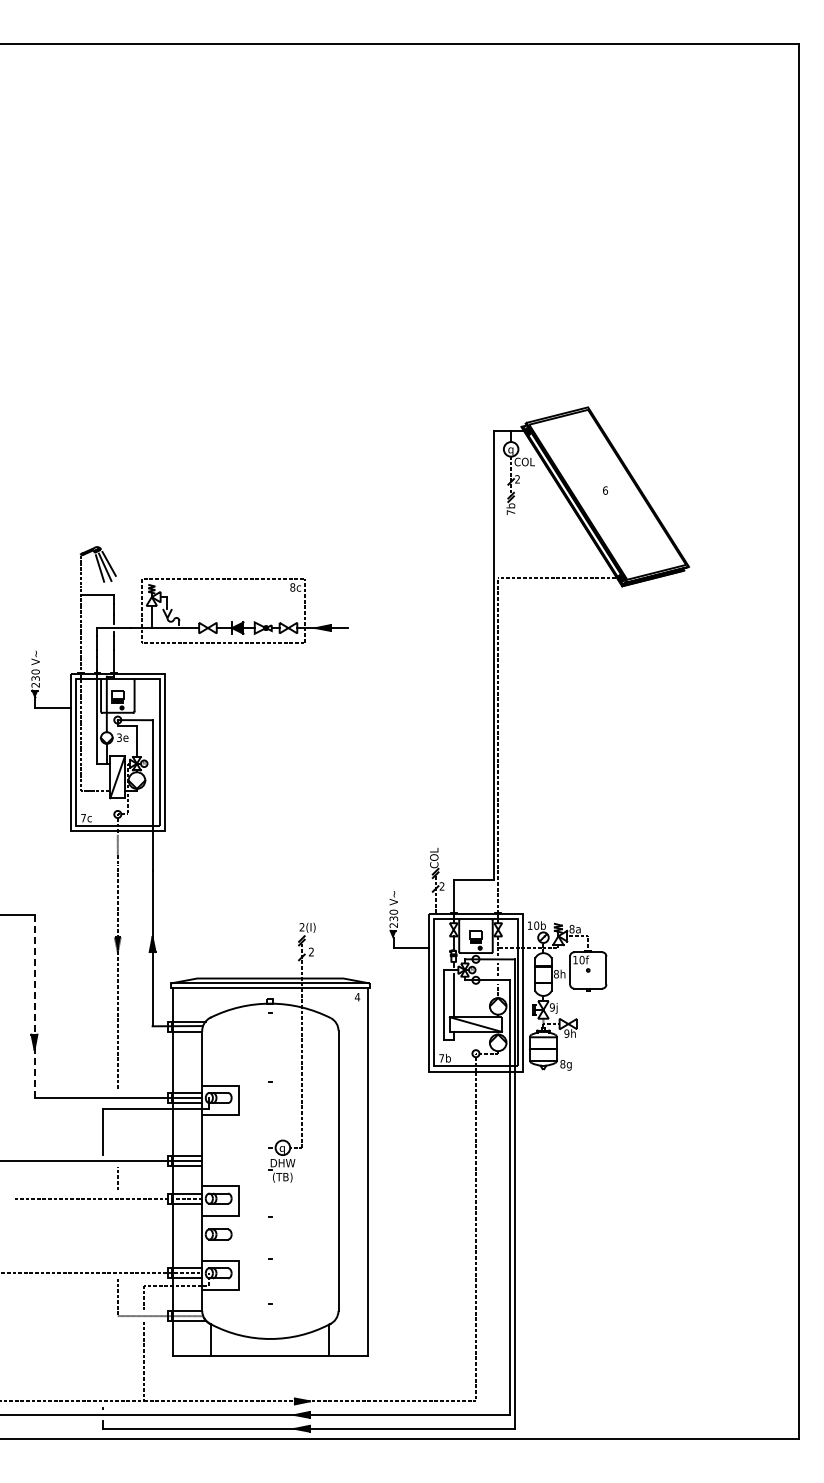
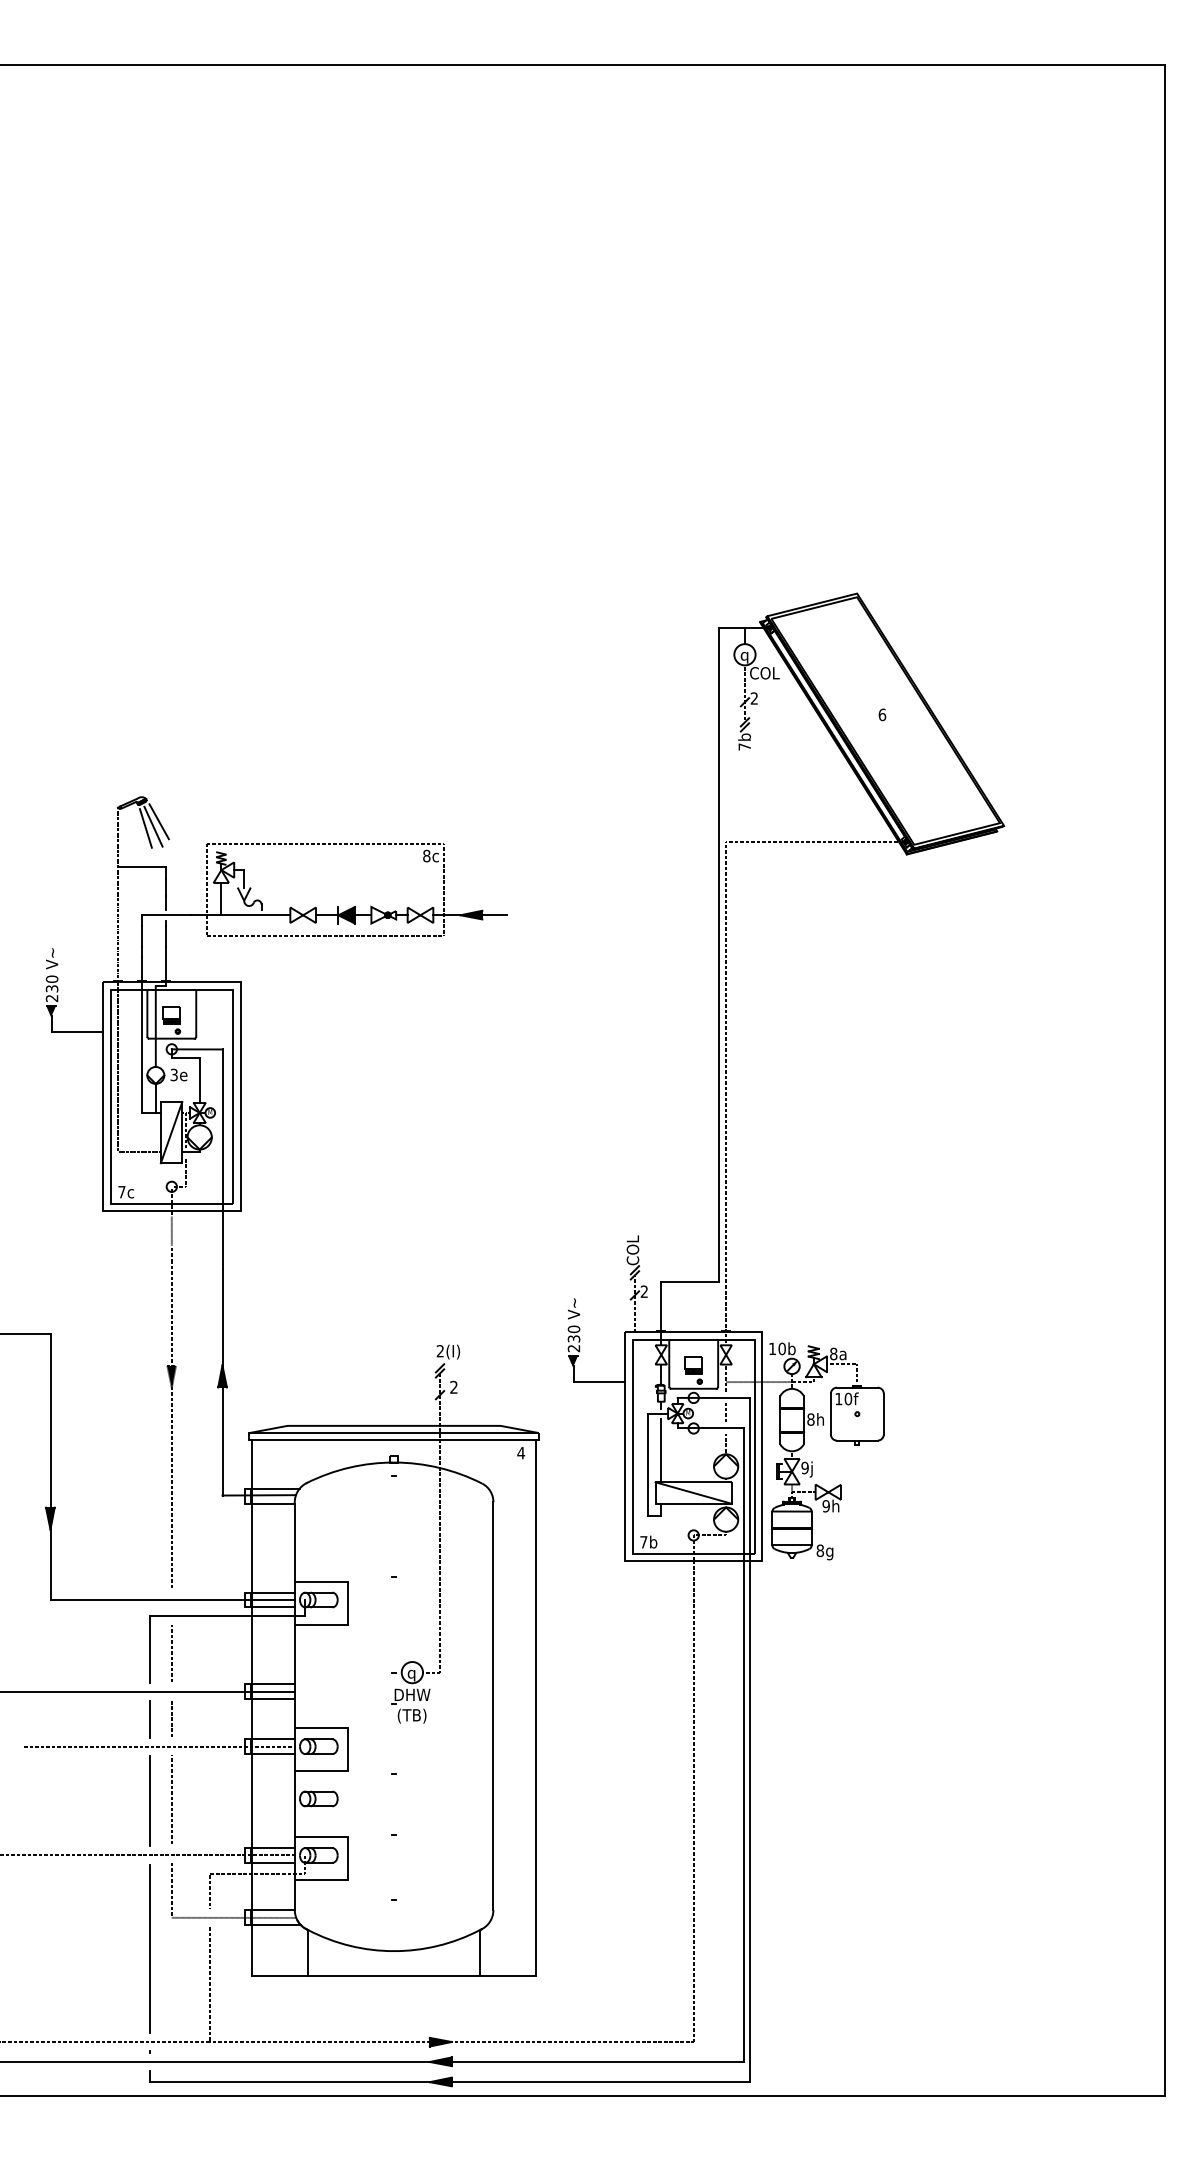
line: (34, 1007) -> (50, 1468), dashed -> solid
line: (117, 1134) -> (171, 1653), added
line: (102, 1179) -> (149, 1718), added
line: (102, 1235) -> (149, 1800), added
line: (117, 1235) -> (171, 1800), added
line: (102, 1337) -> (149, 1948), added

